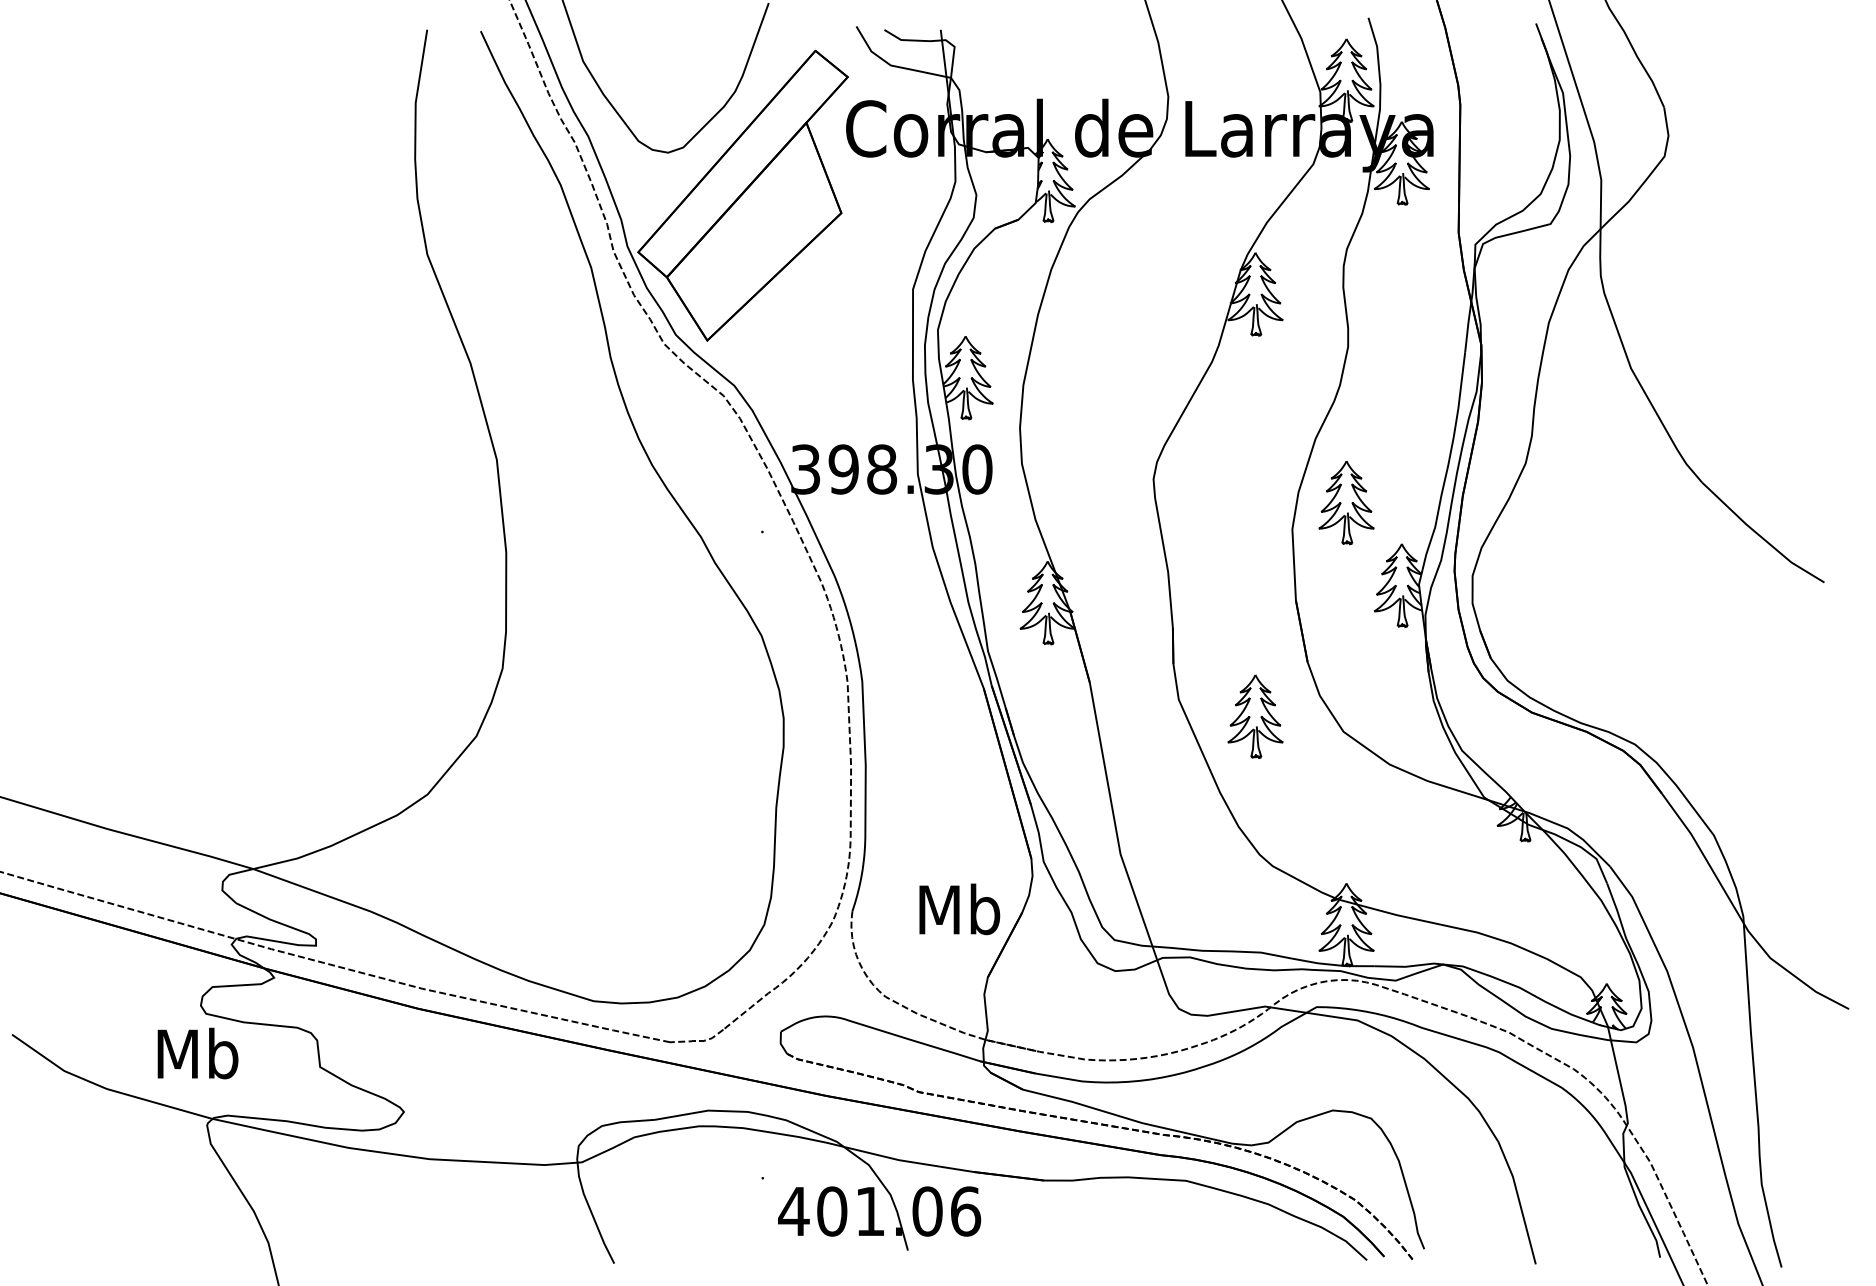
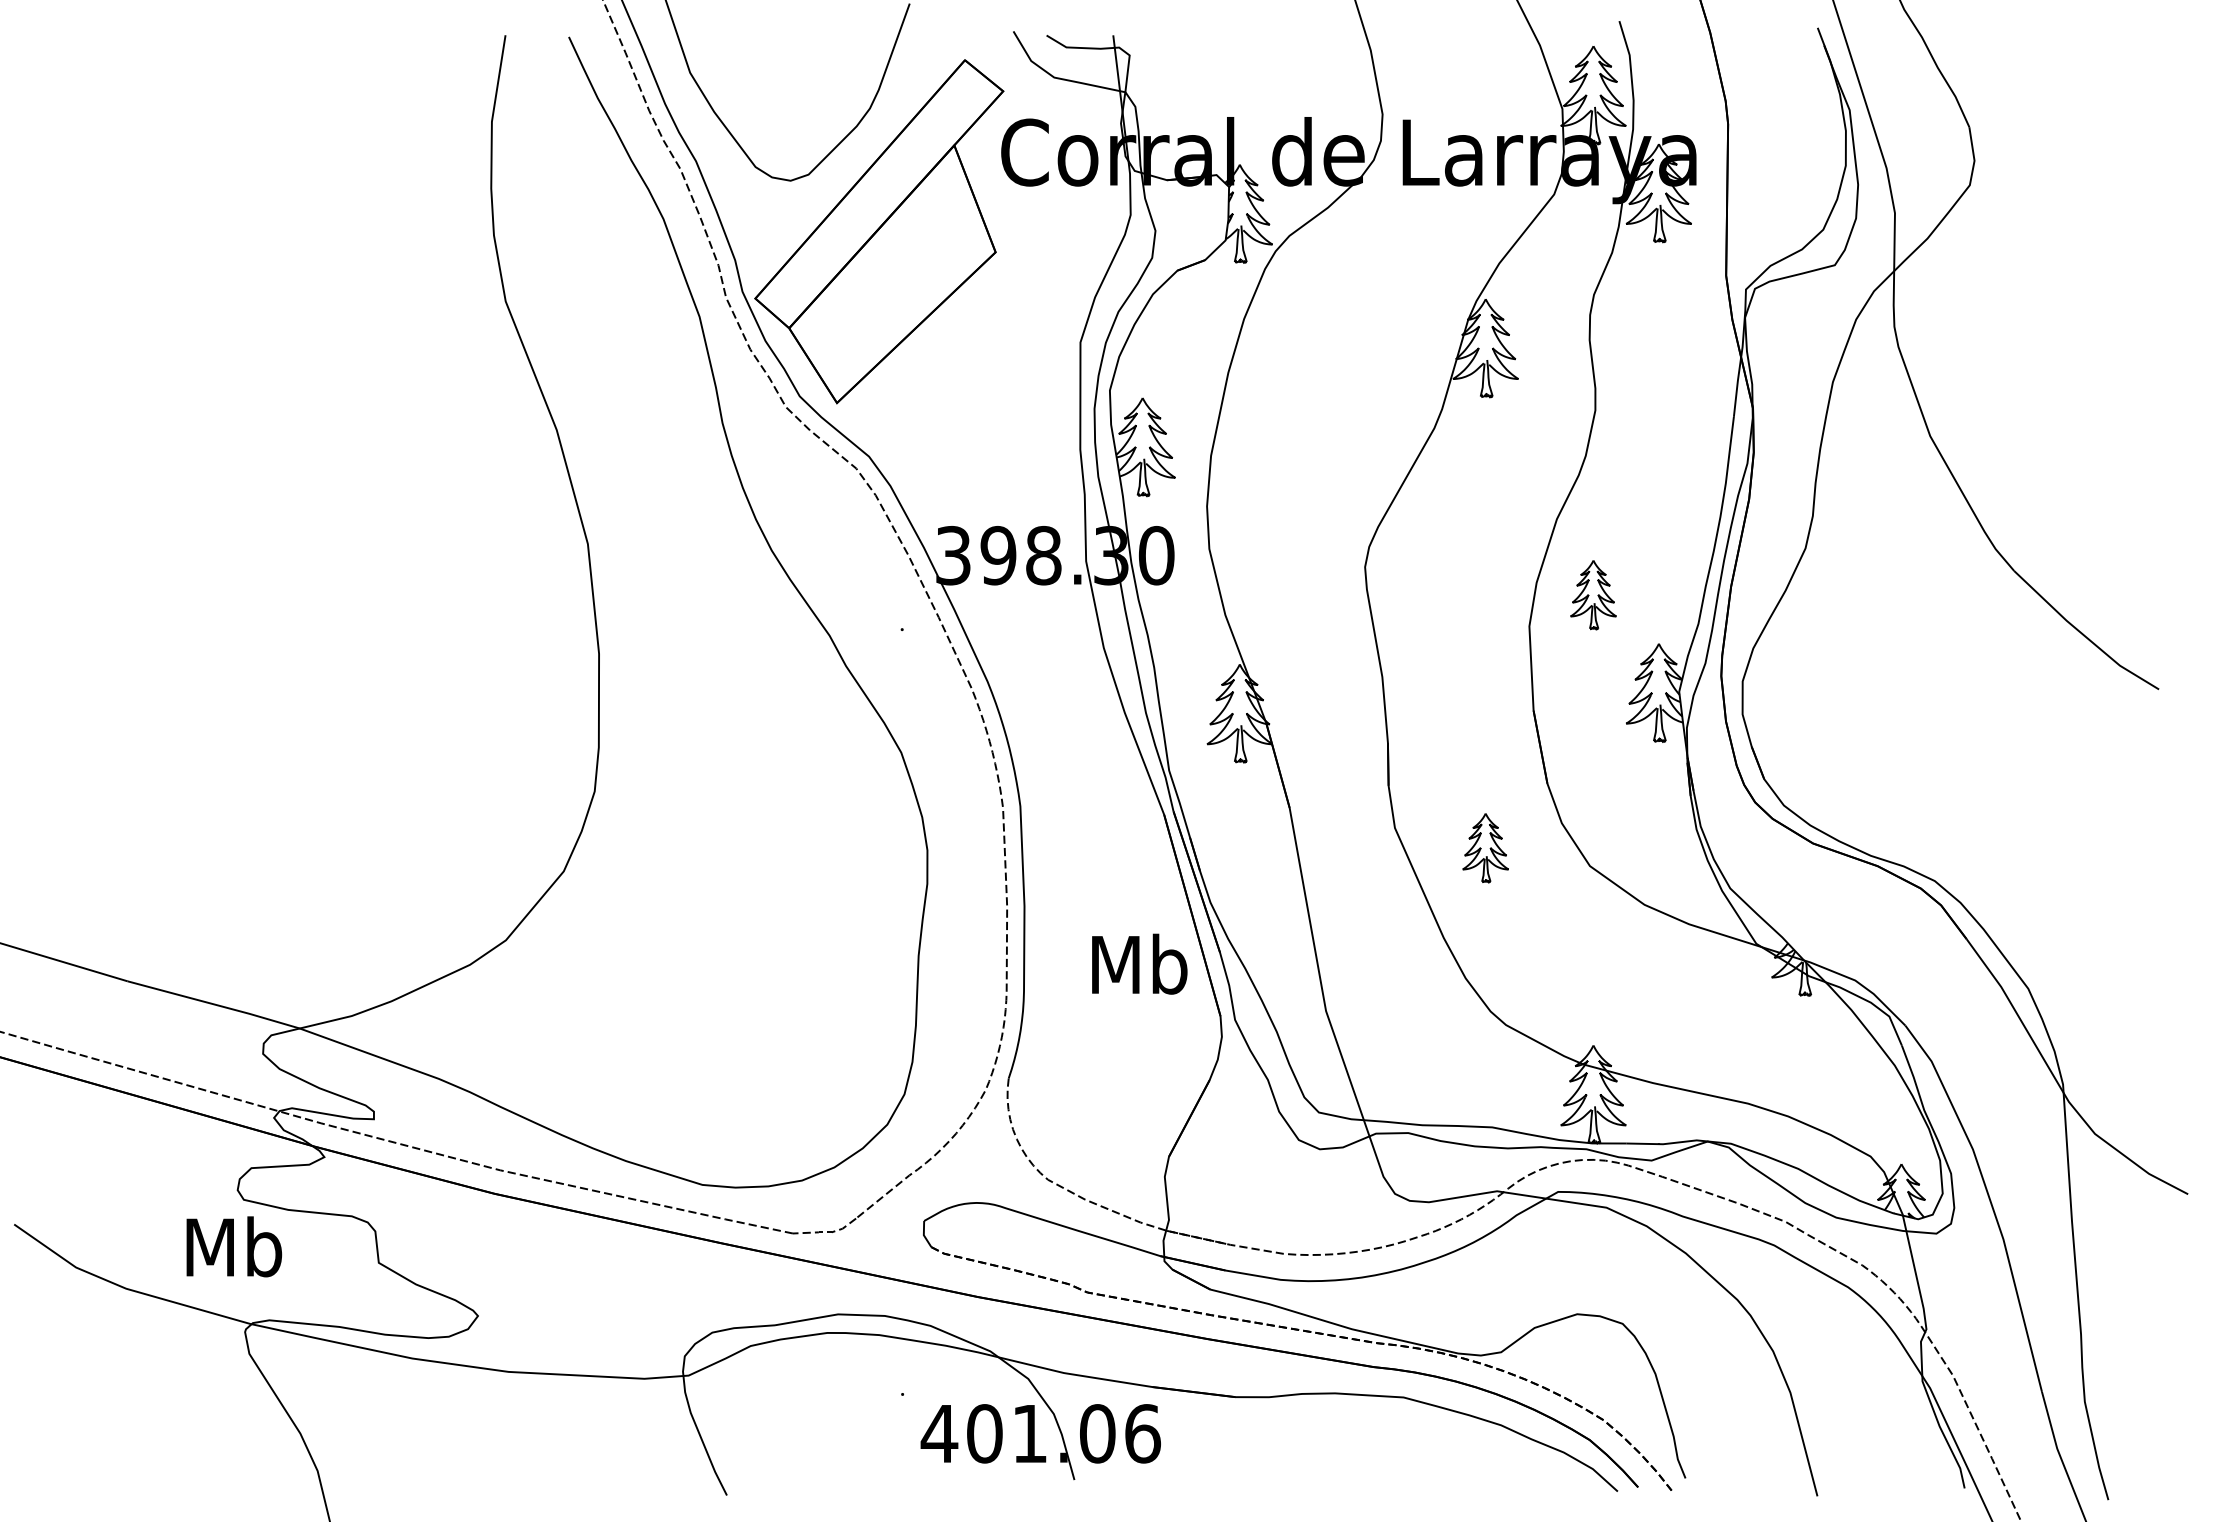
part: (1346, 502) -> (1593, 594), size x0.7
part: (1255, 716) -> (1485, 847), size x0.7
text: (959, 908) -> (1139, 963), moved

